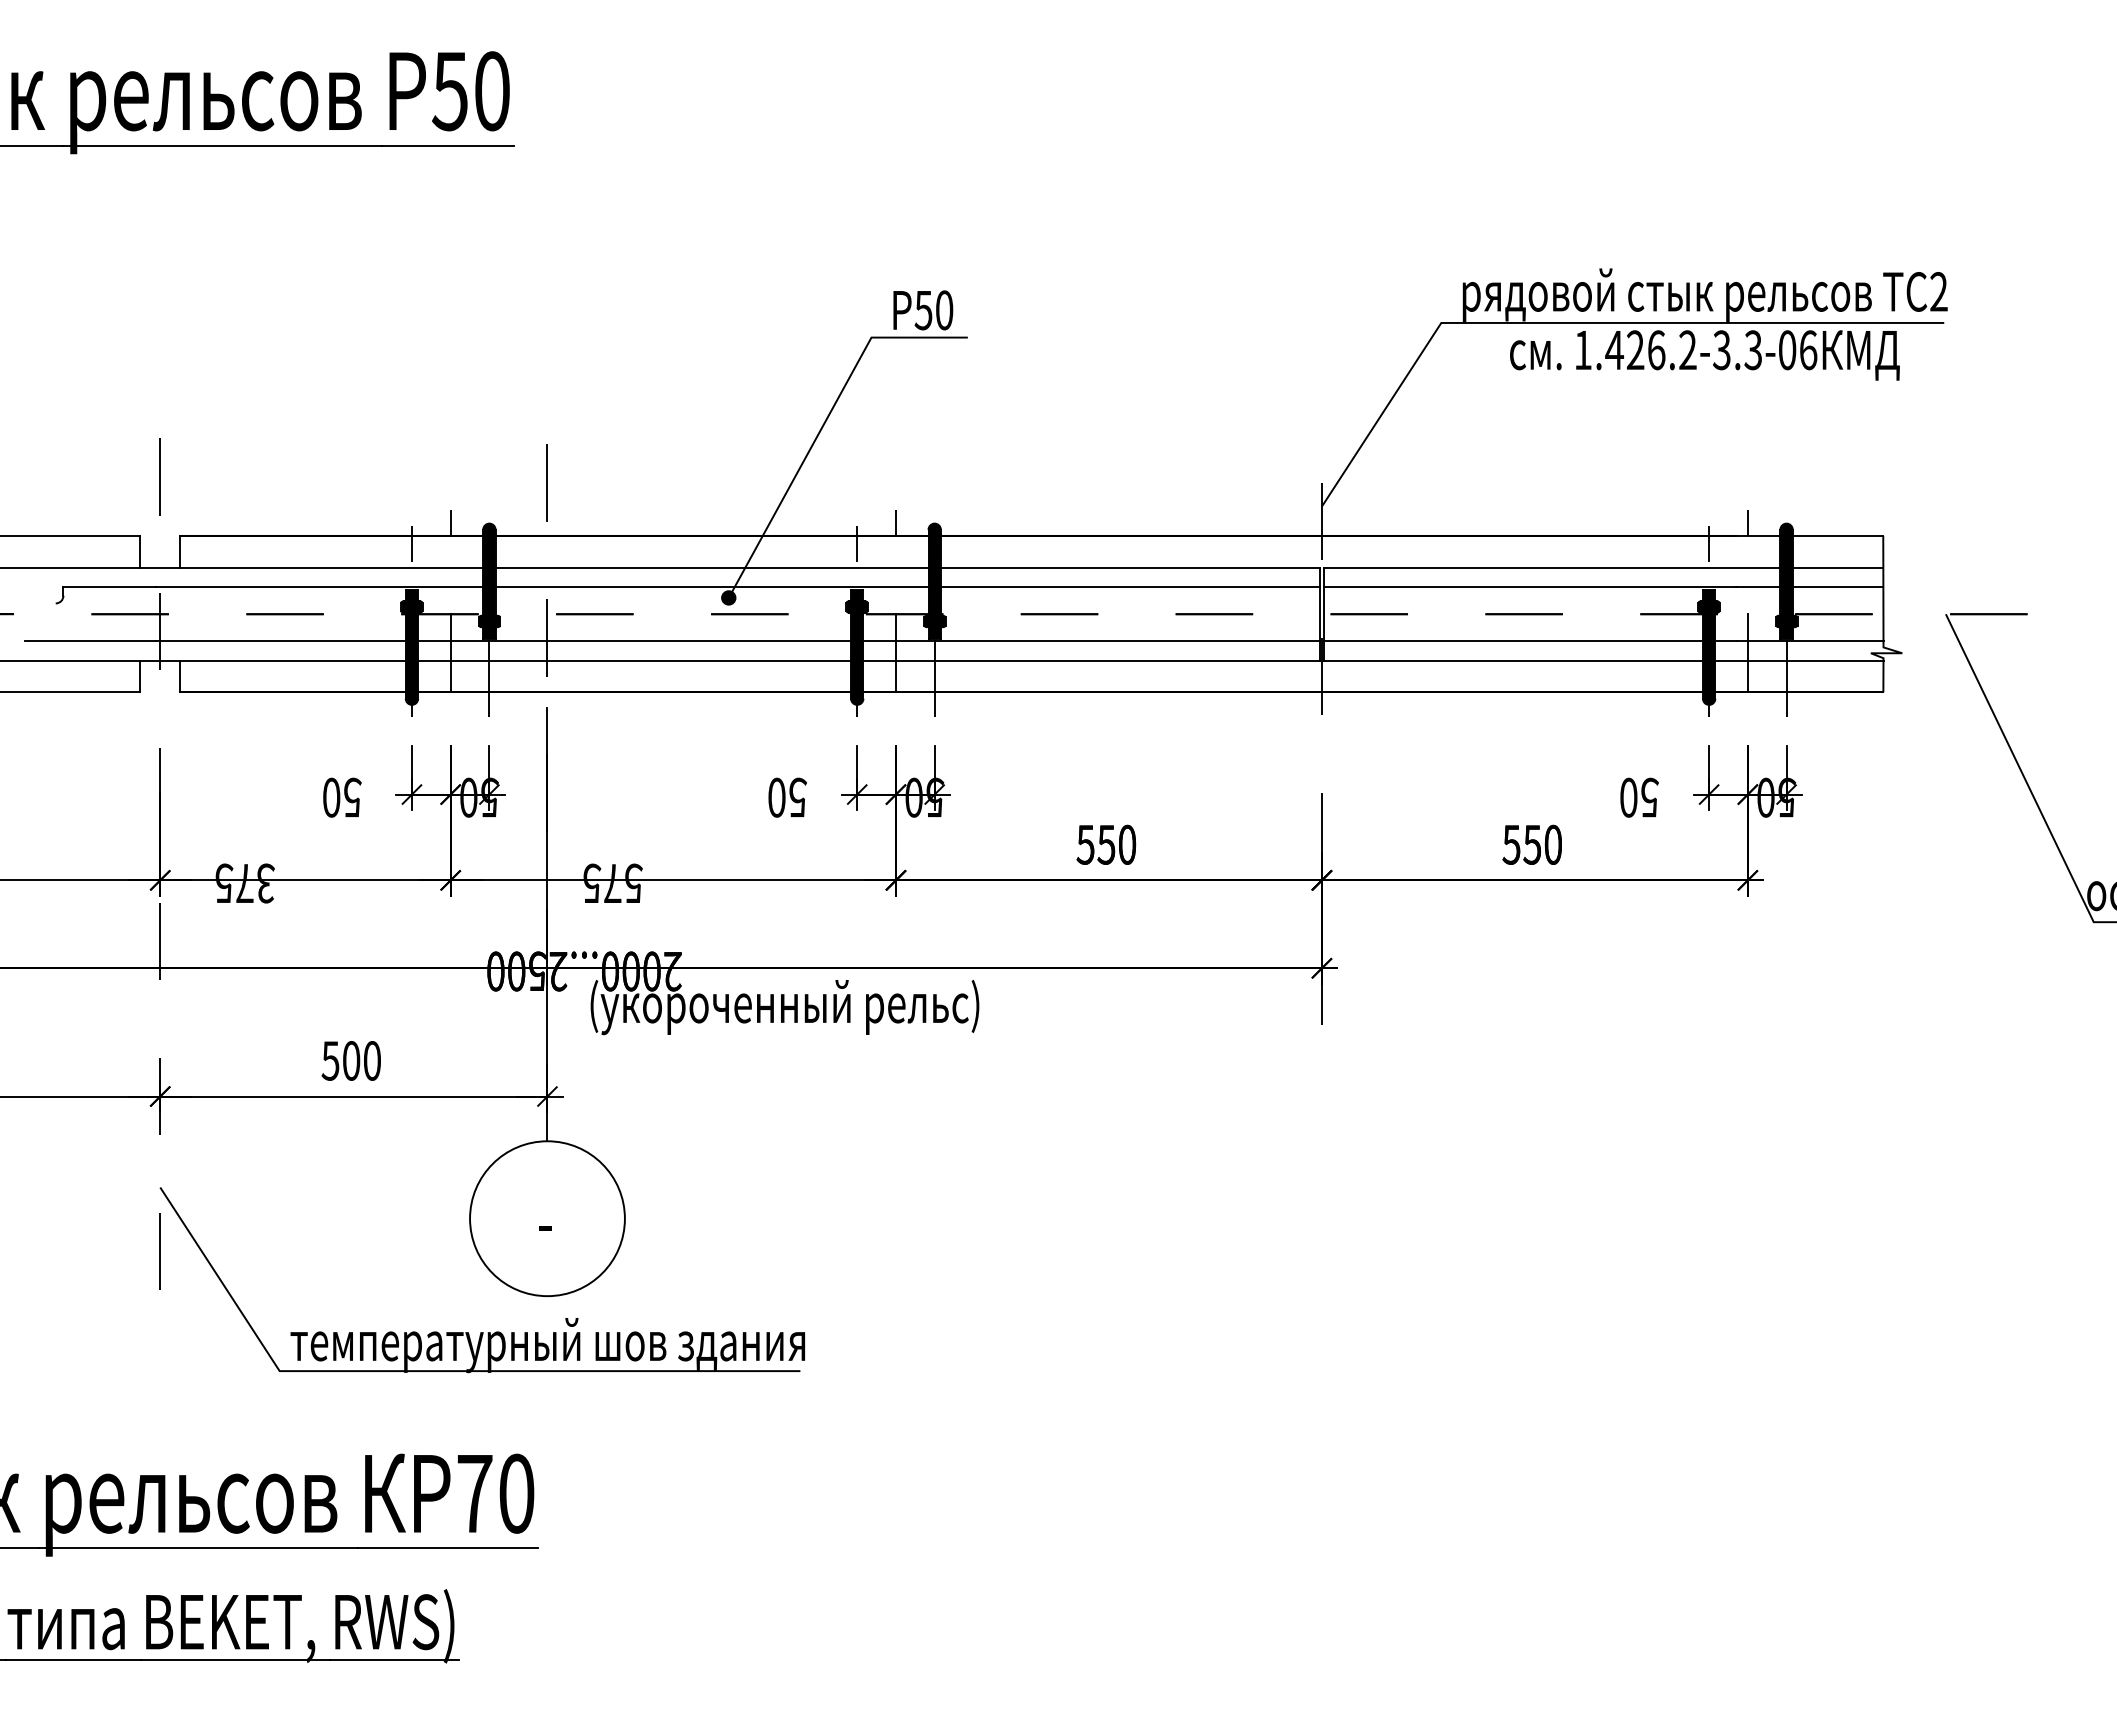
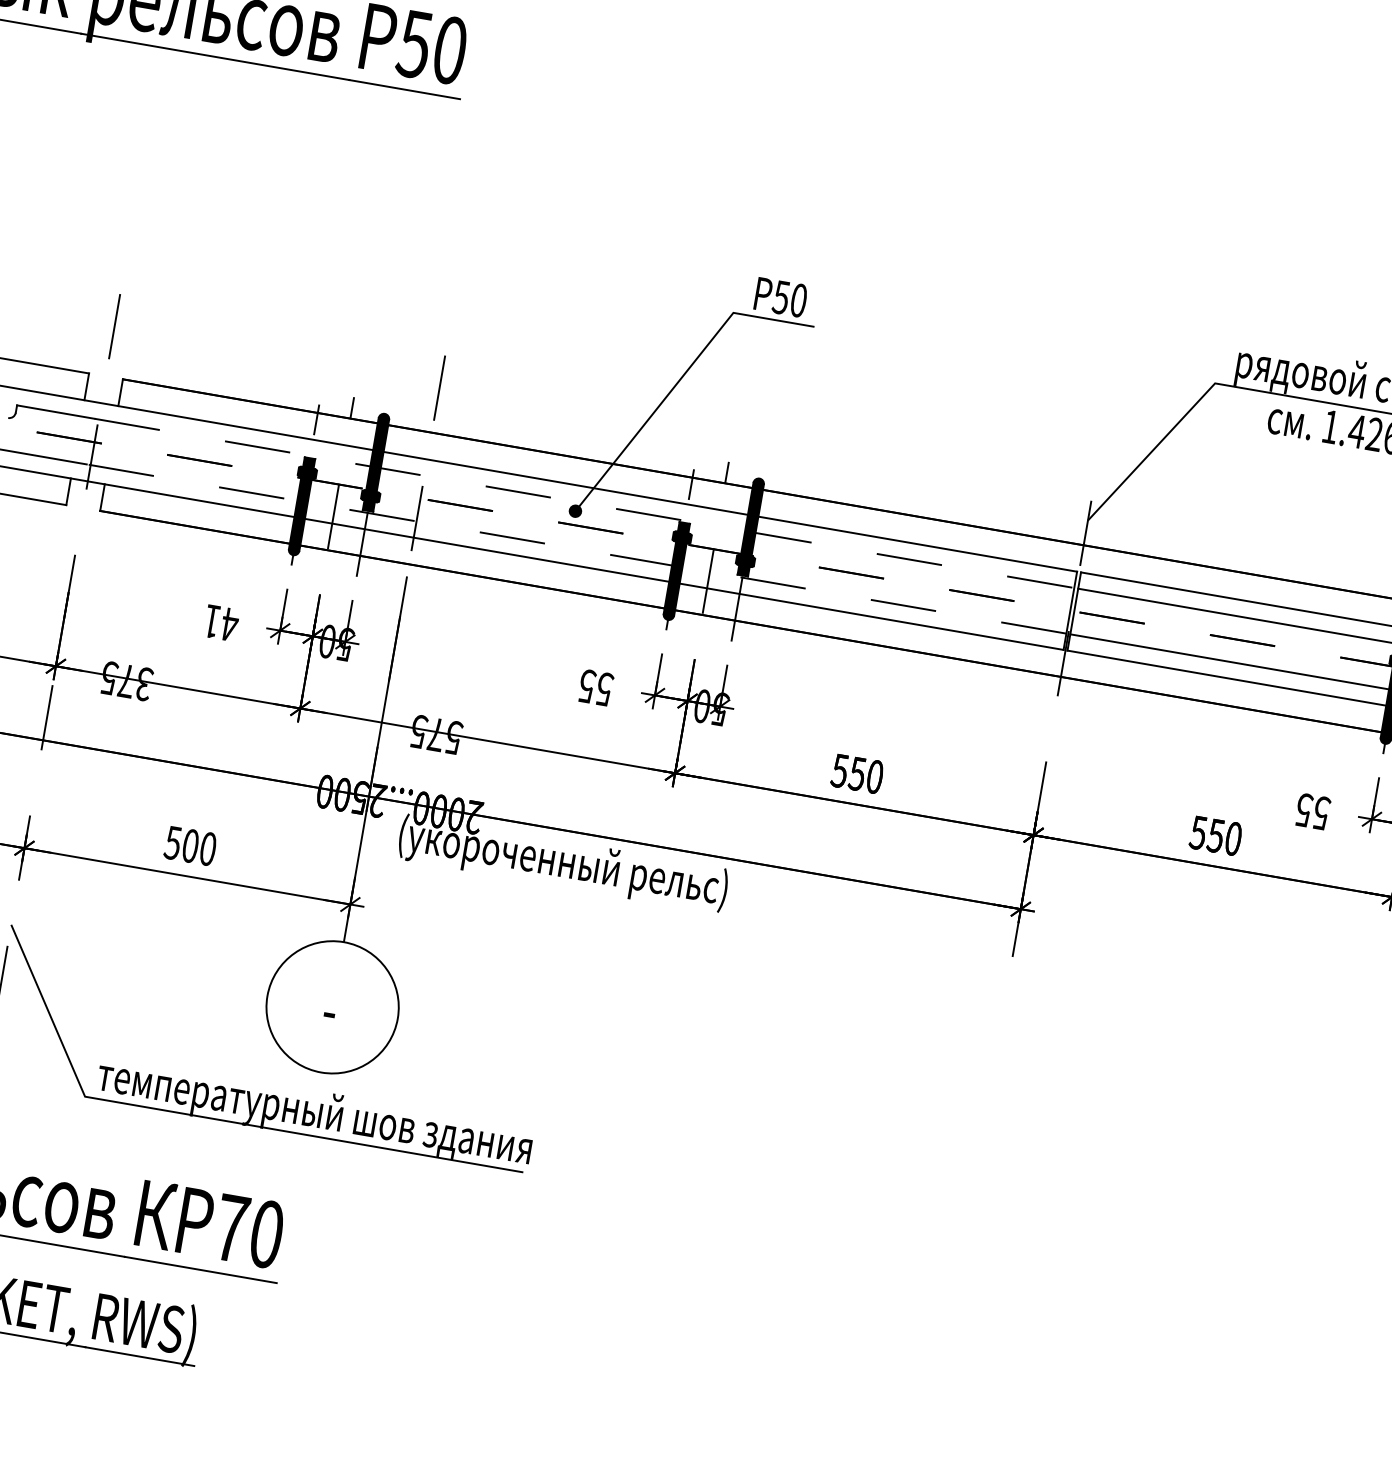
line: (737, 587) -> (584, 503), solid -> dashed
line: (737, 641) -> (576, 549), solid -> dashed
text: (342, 797) -> (221, 623), 50 -> 41
text: (777, 797) -> (587, 686), 50 -> 55
text: (1629, 797) -> (1304, 810), 50 -> 55

